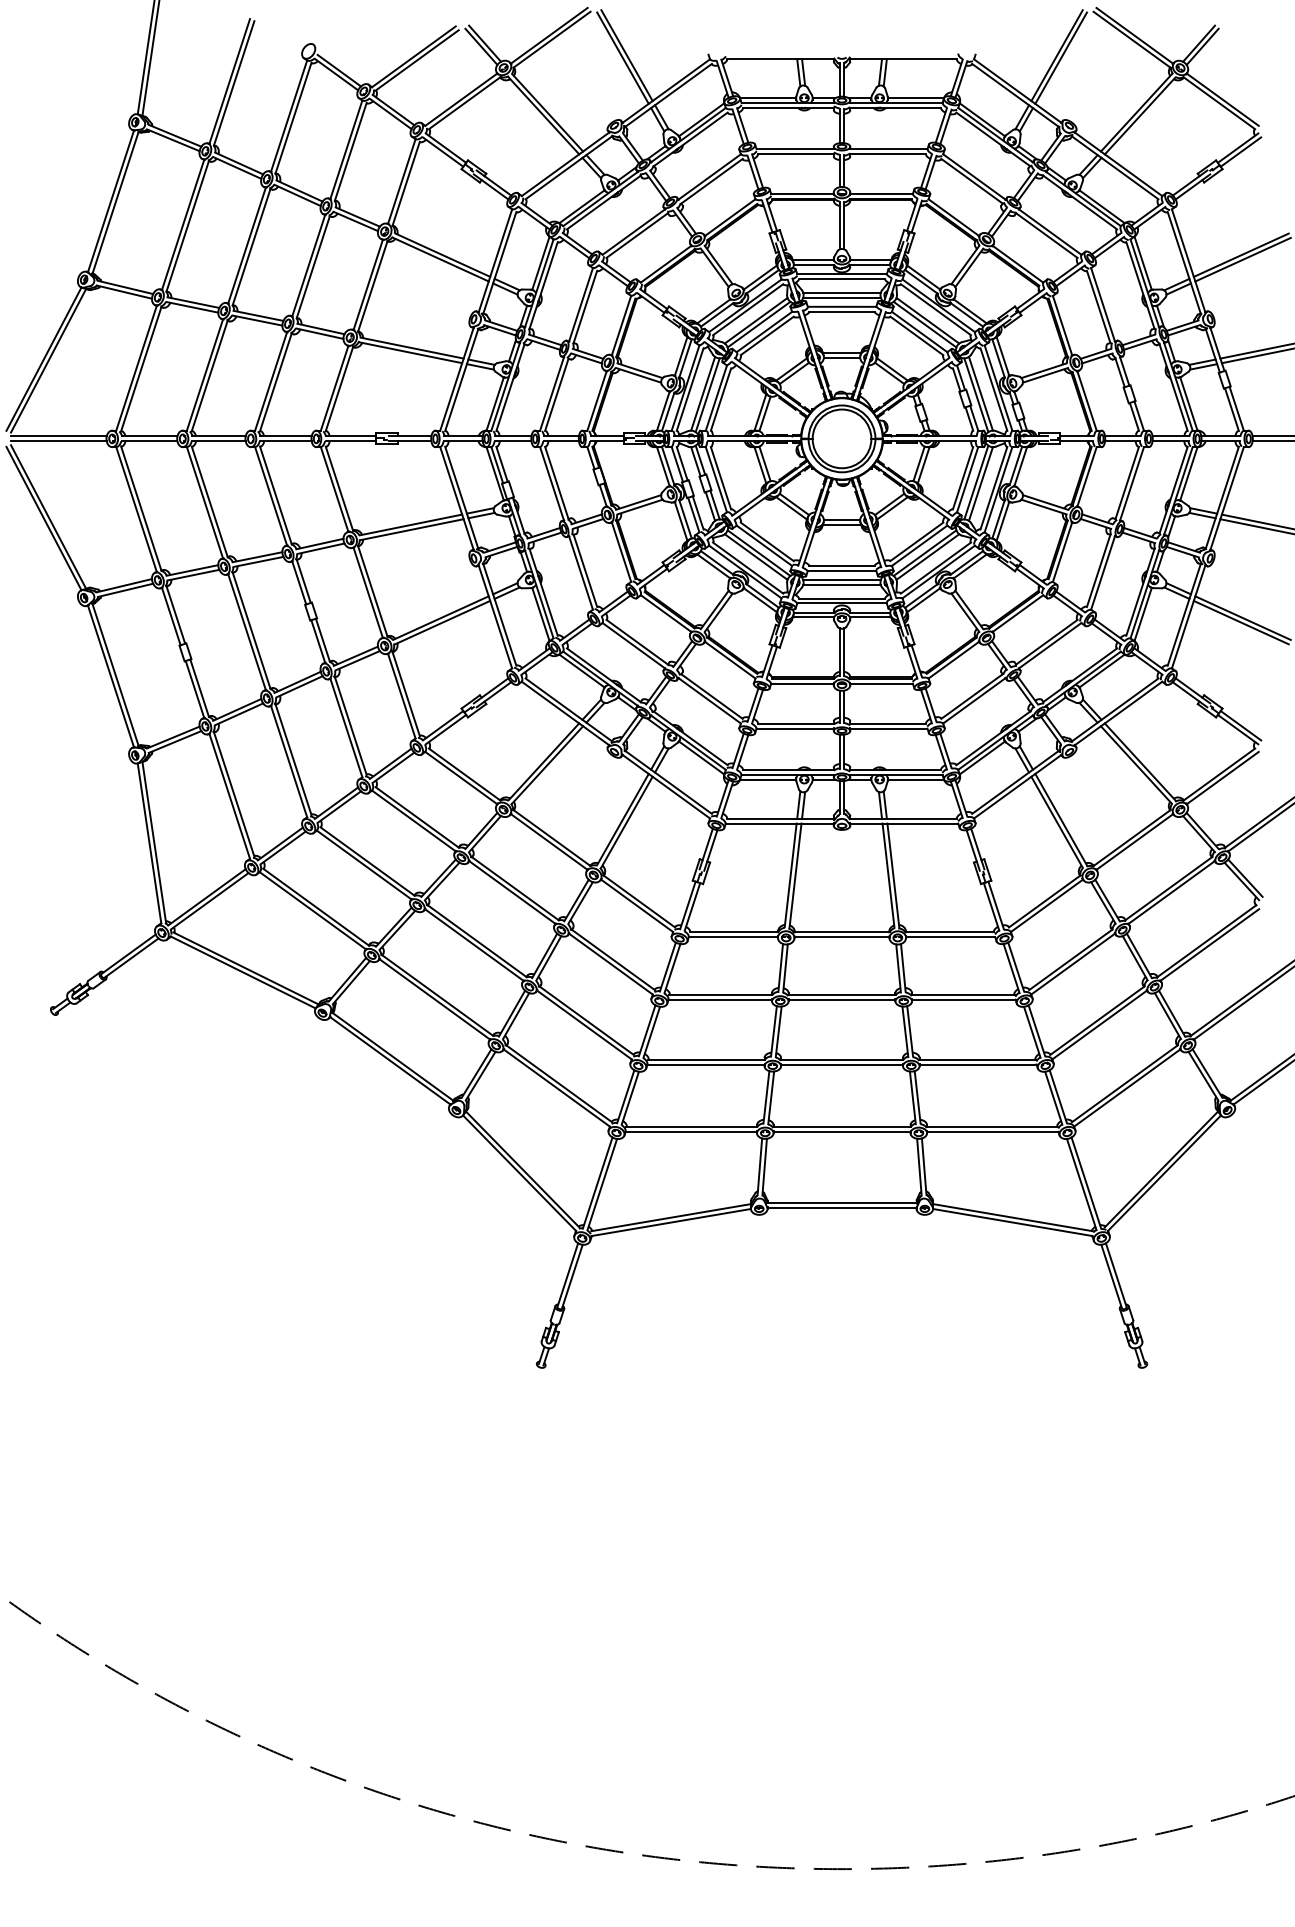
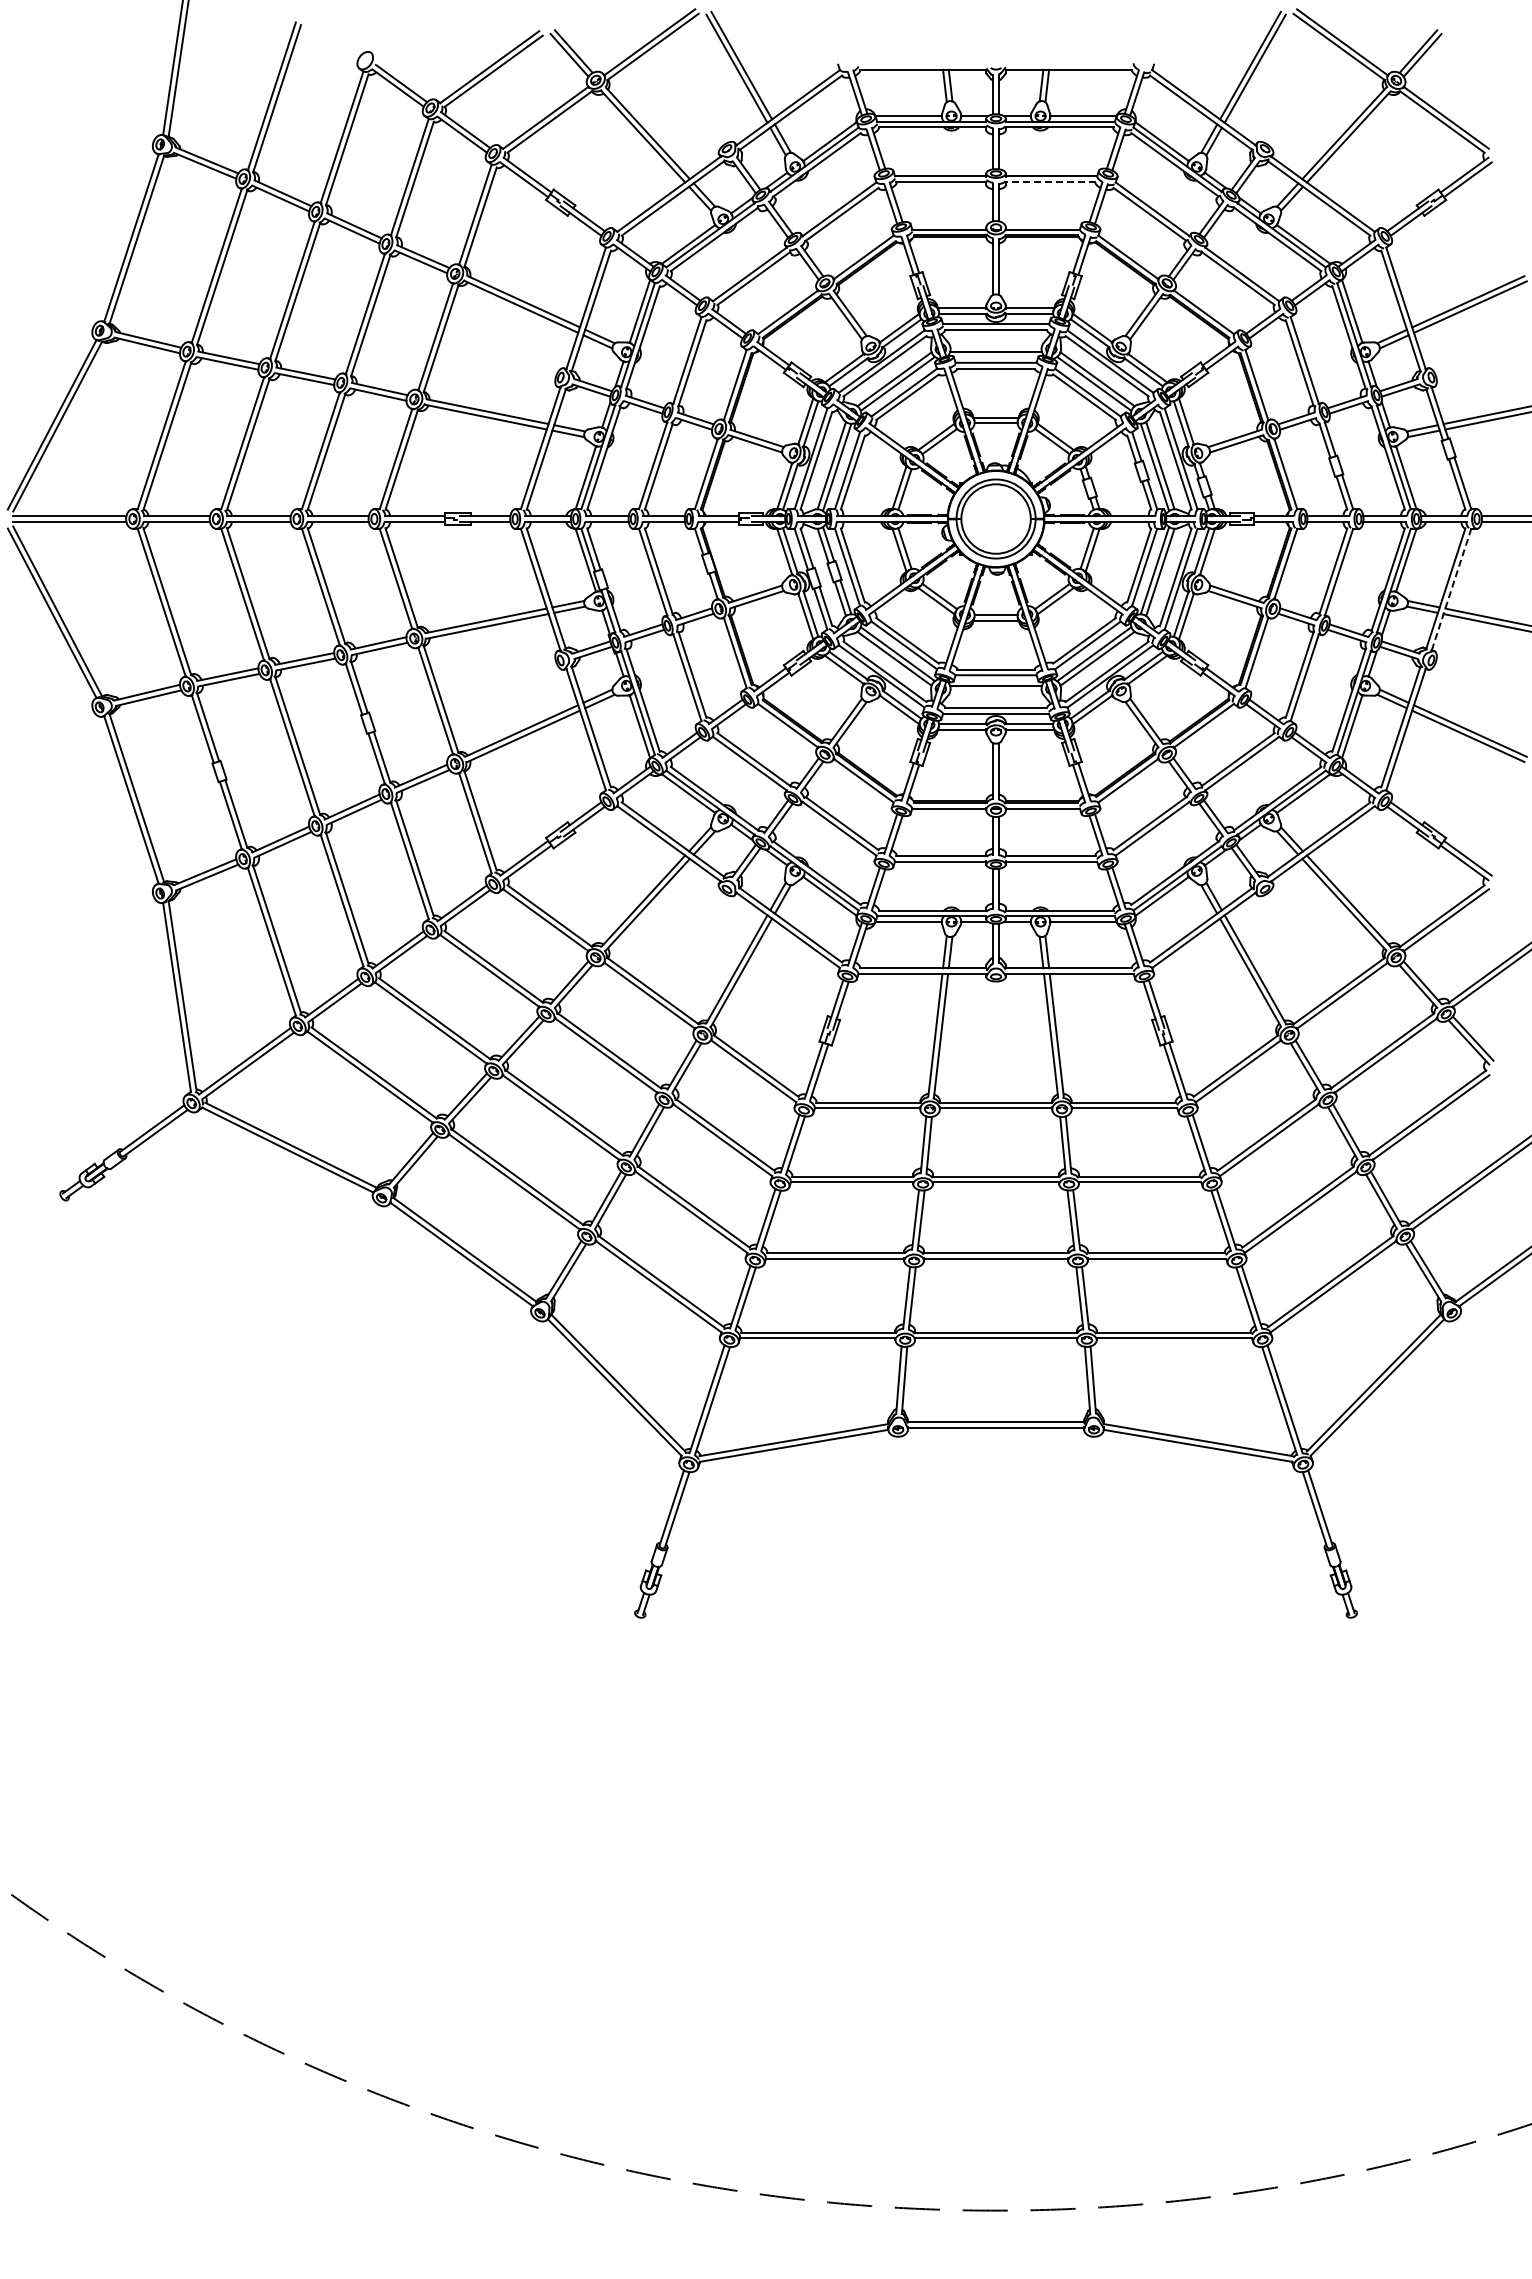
line: (888, 154) -> (1050, 182), solid -> dashed
line: (841, 293) -> (995, 346), removed
line: (1227, 498) -> (1451, 589), solid -> dashed
line: (841, 584) -> (995, 691), removed

